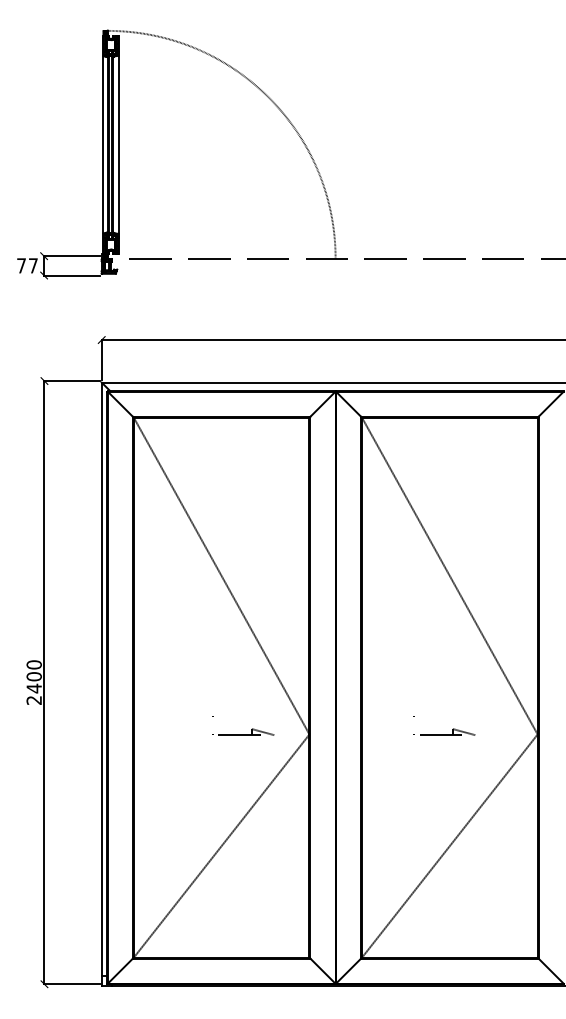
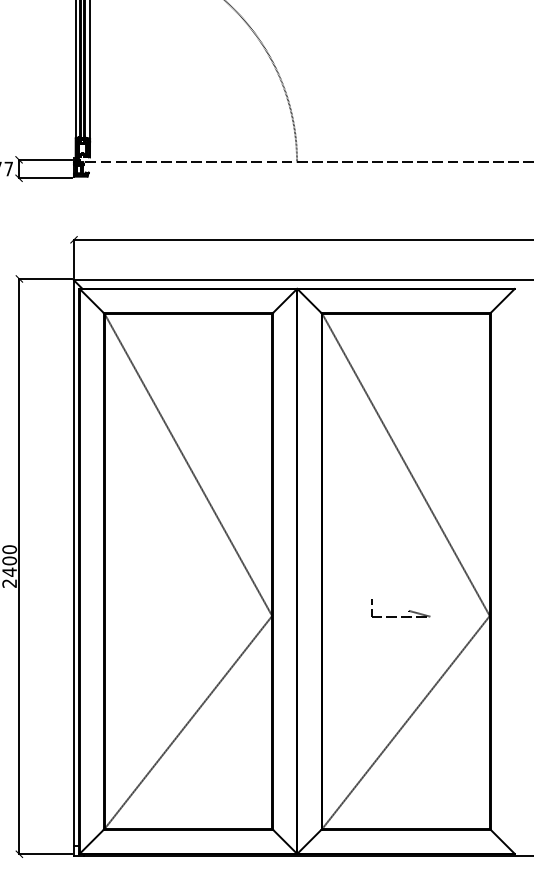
part: (251, 729) -> (216, 611), removed

